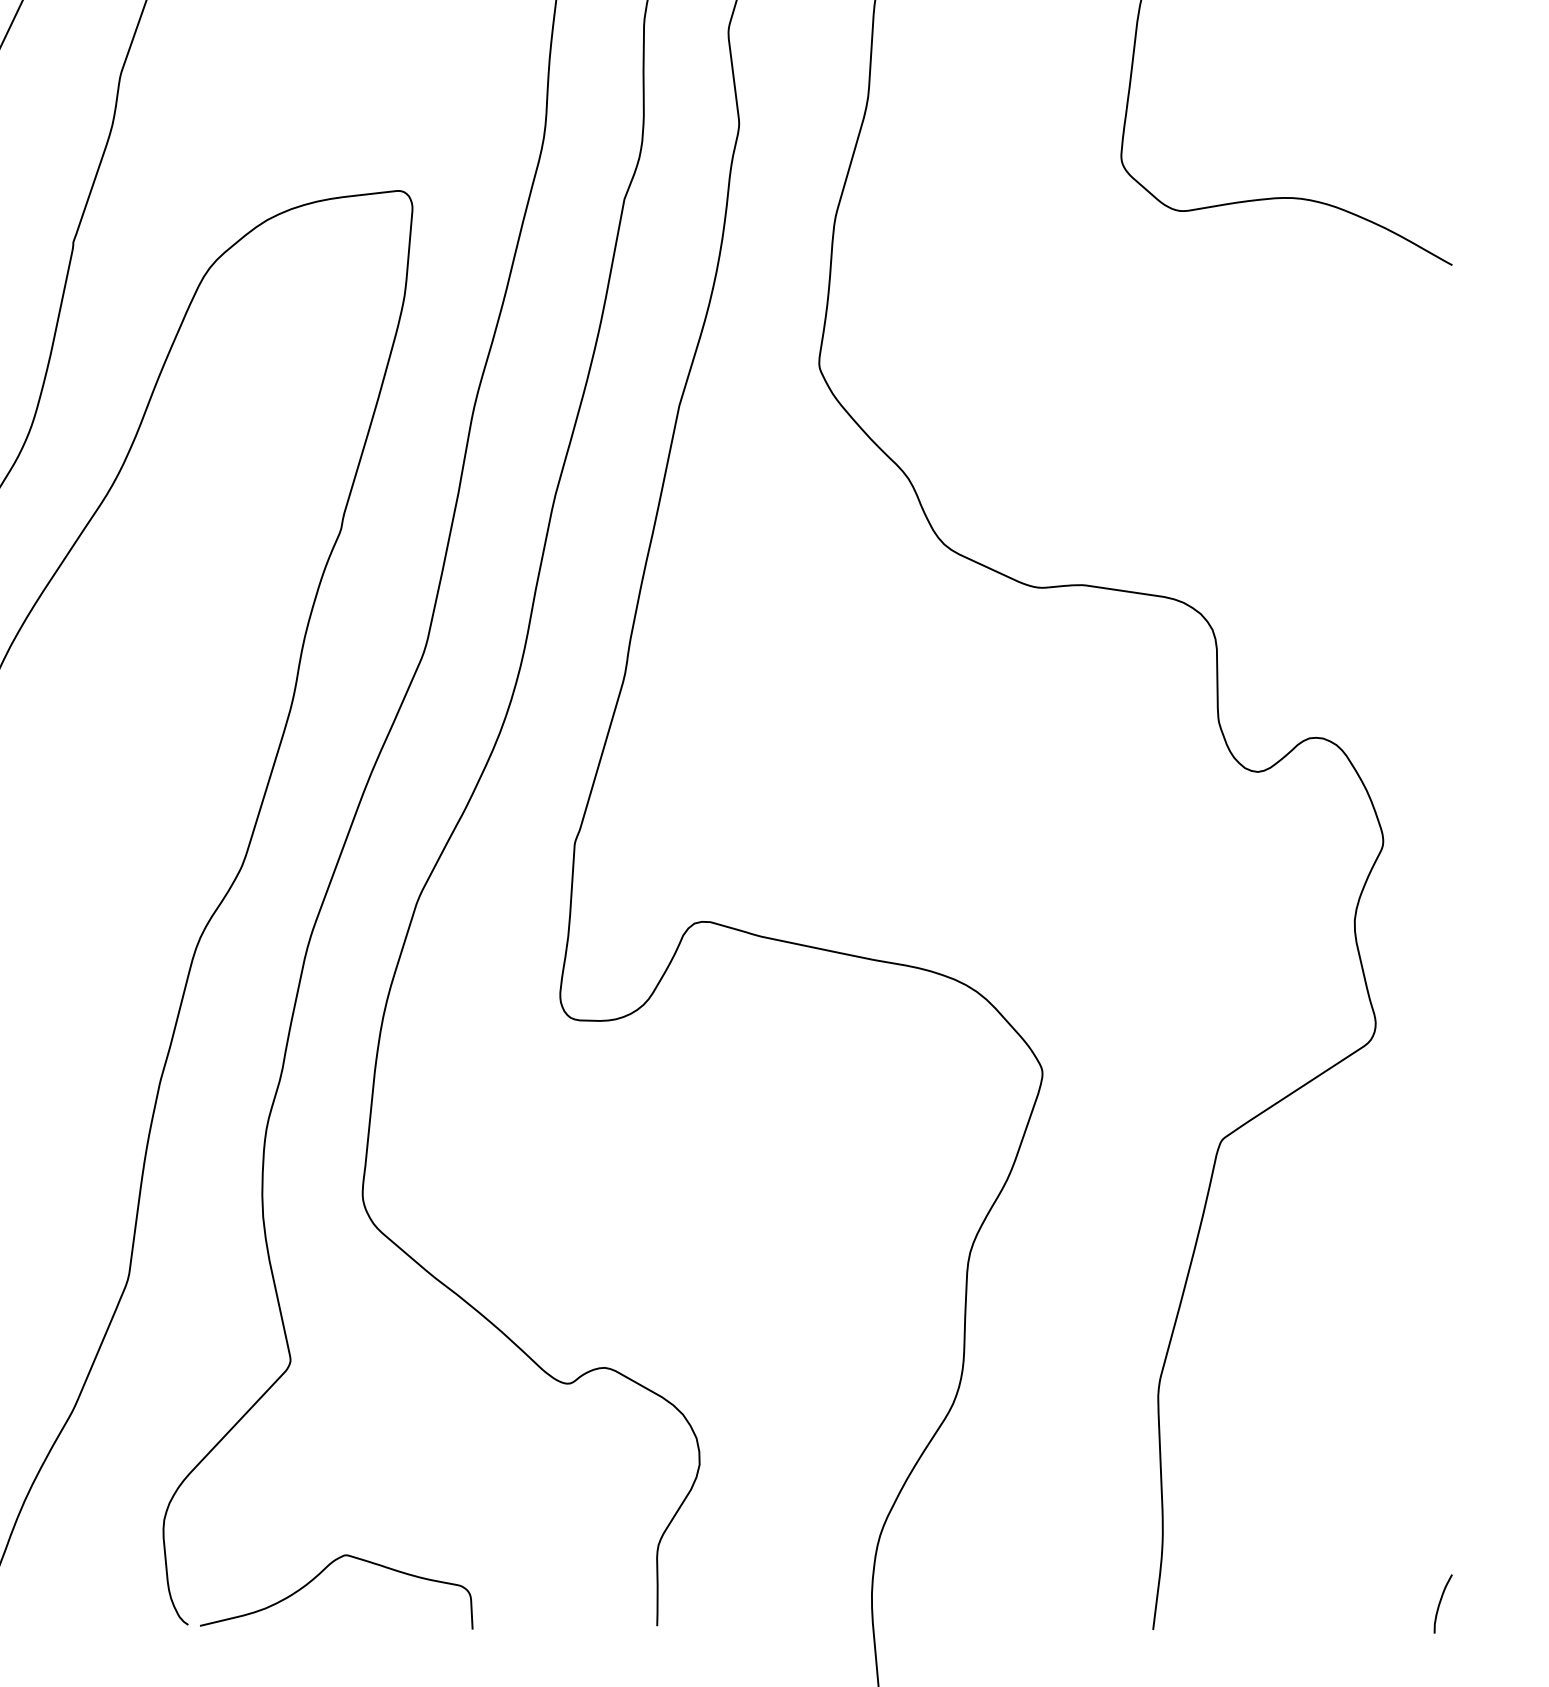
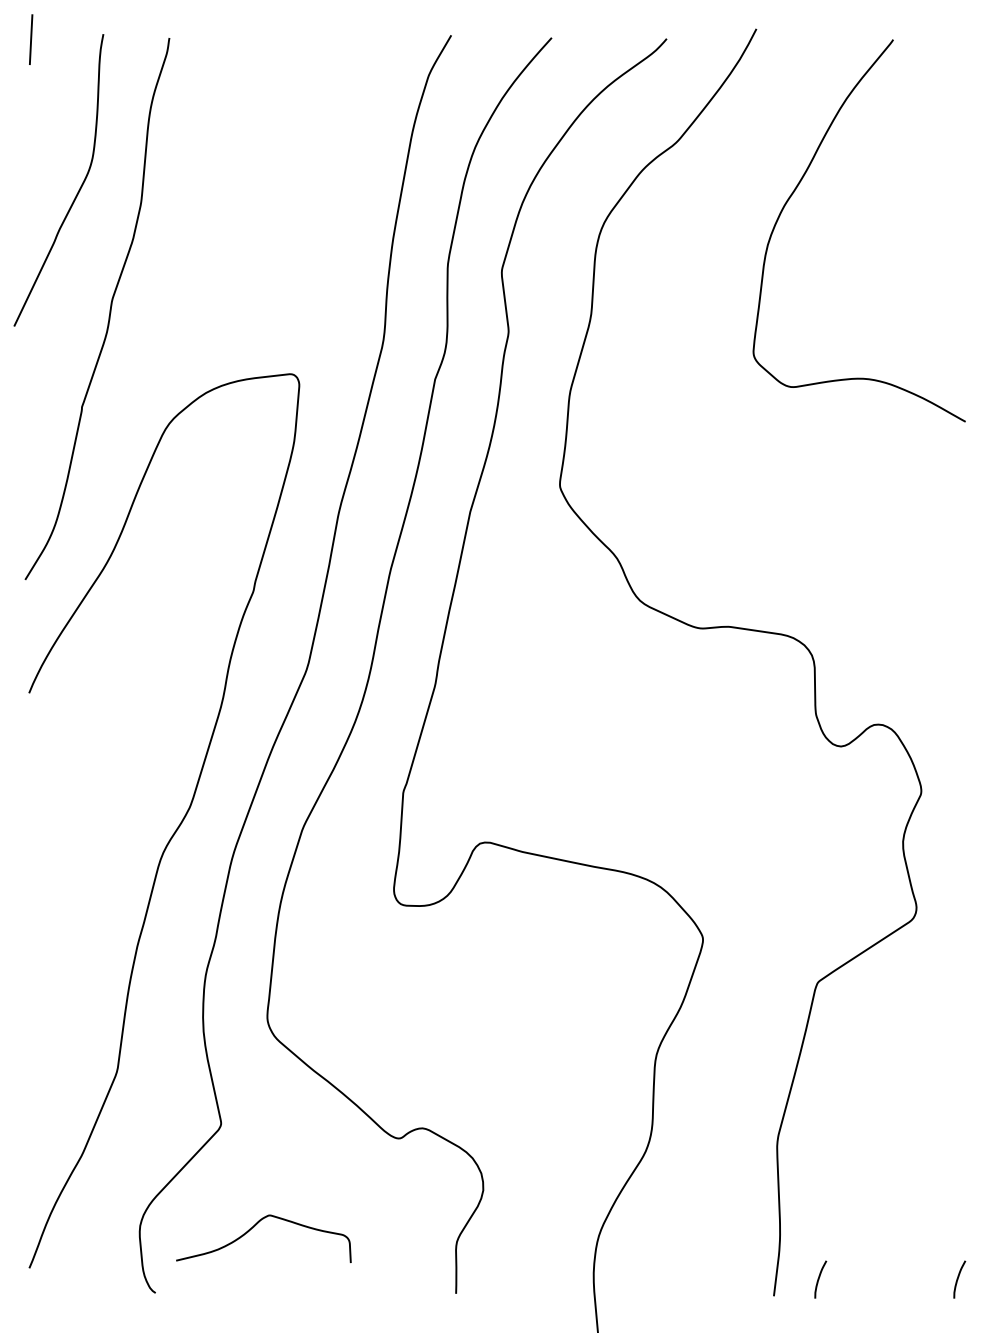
curve: (322, 1574) -> (254, 1227), moved
curve: (1224, 1603) -> (819, 1279), added

